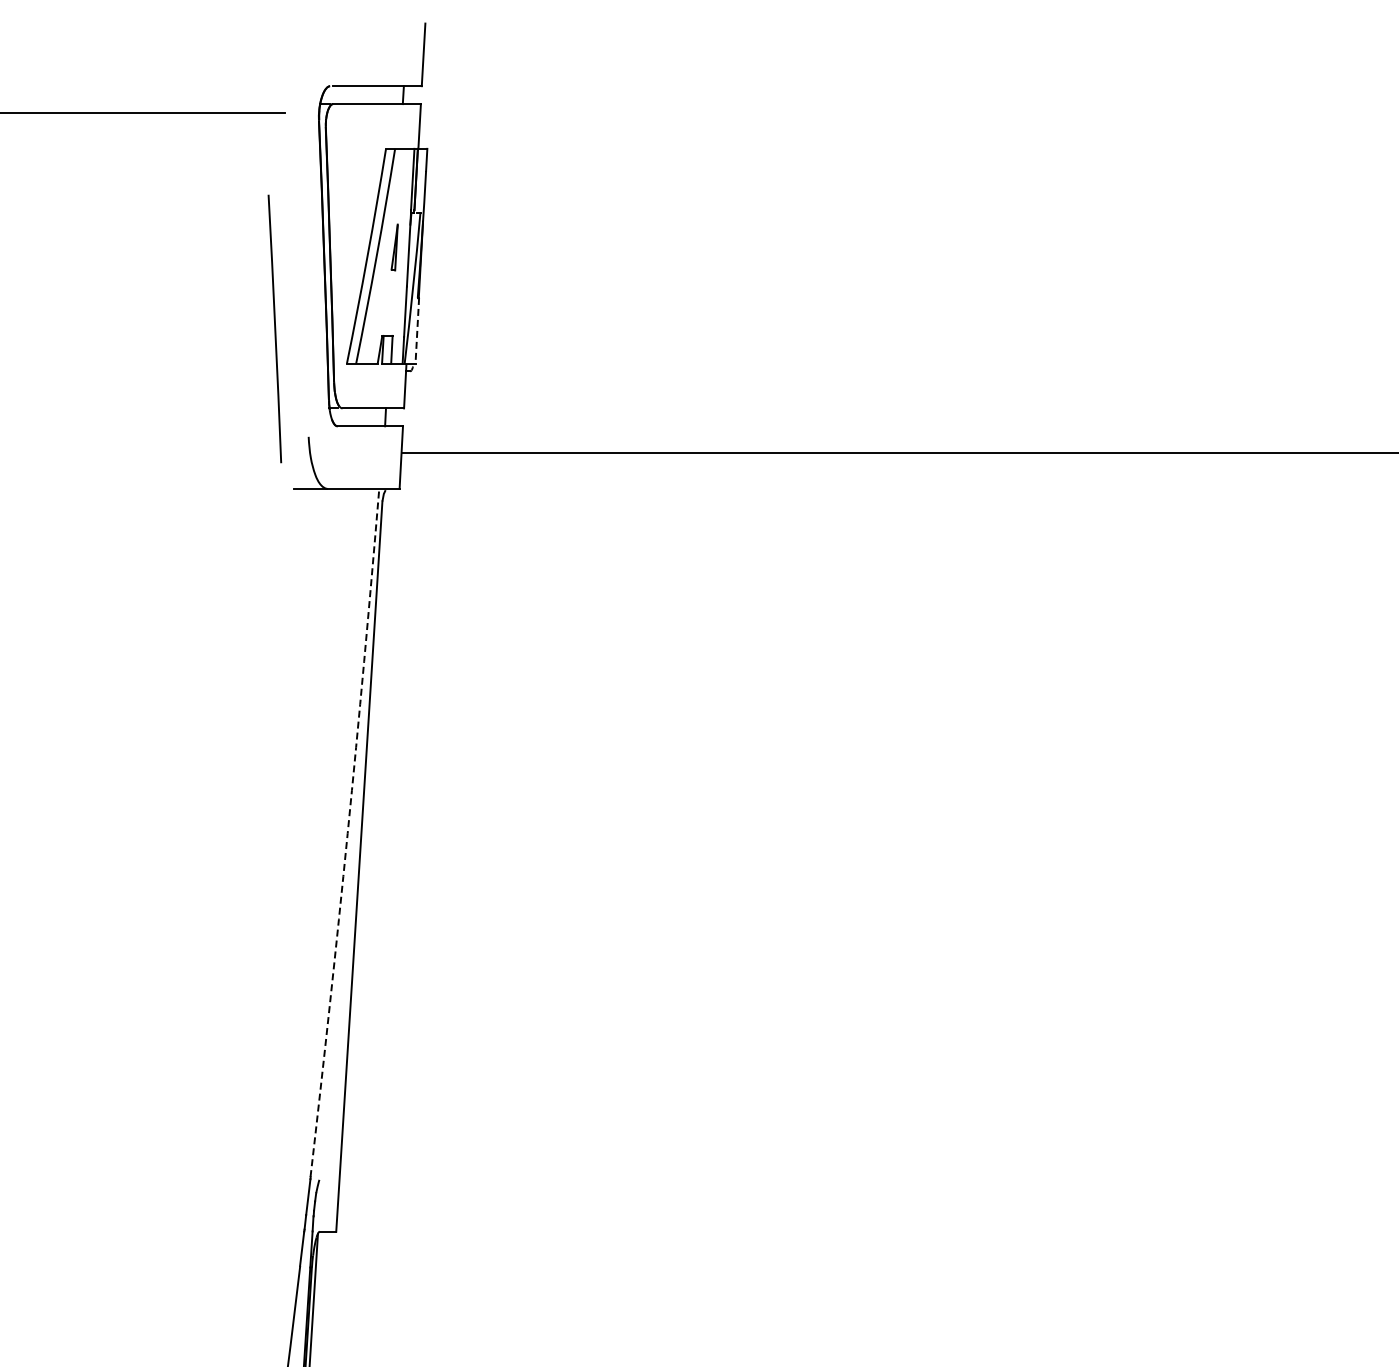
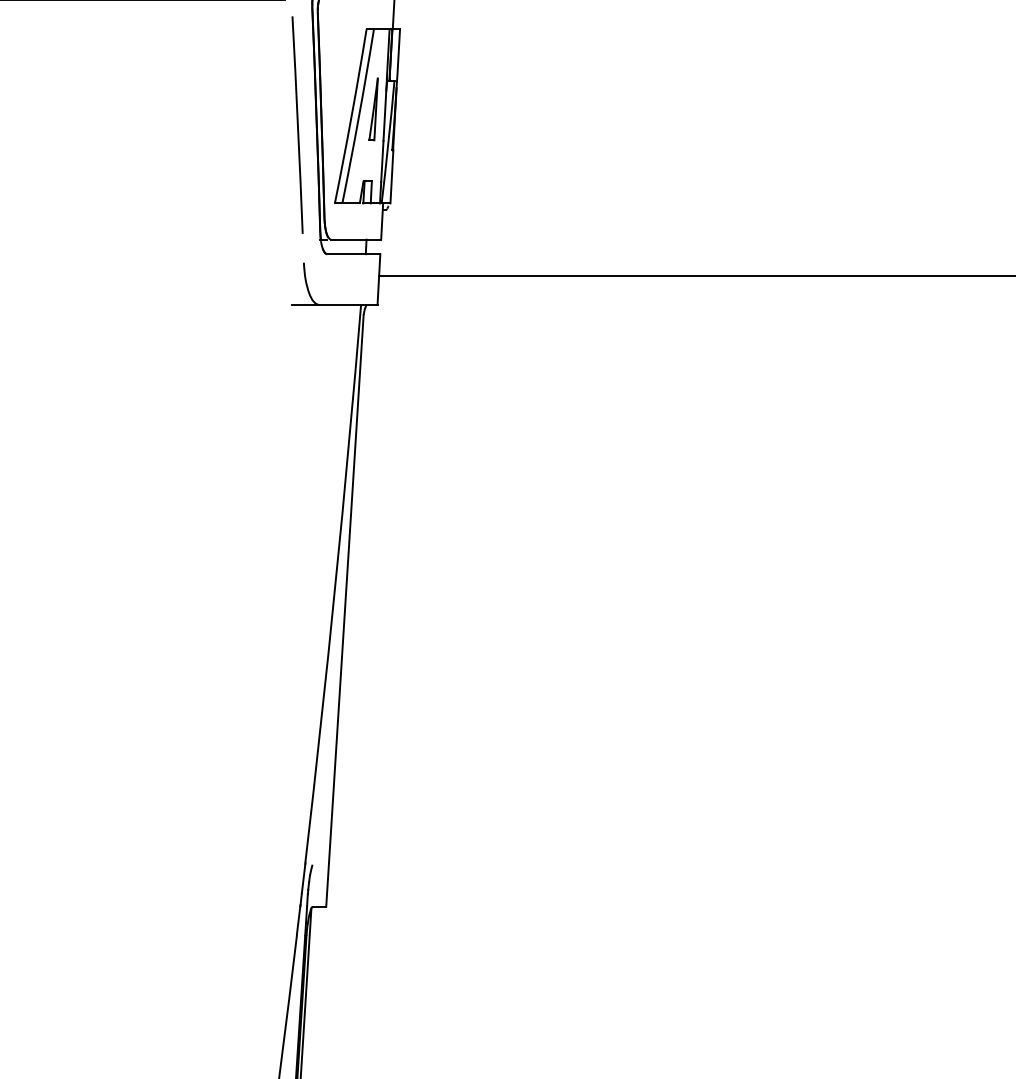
part: (394, 247) -> (373, 109), size x1.67
line: (274, 328) -> (297, 124), moved
line: (417, 330) -> (392, 176), dashed -> solid
arc: (347, 833) -> (335, 584), dashed -> solid

